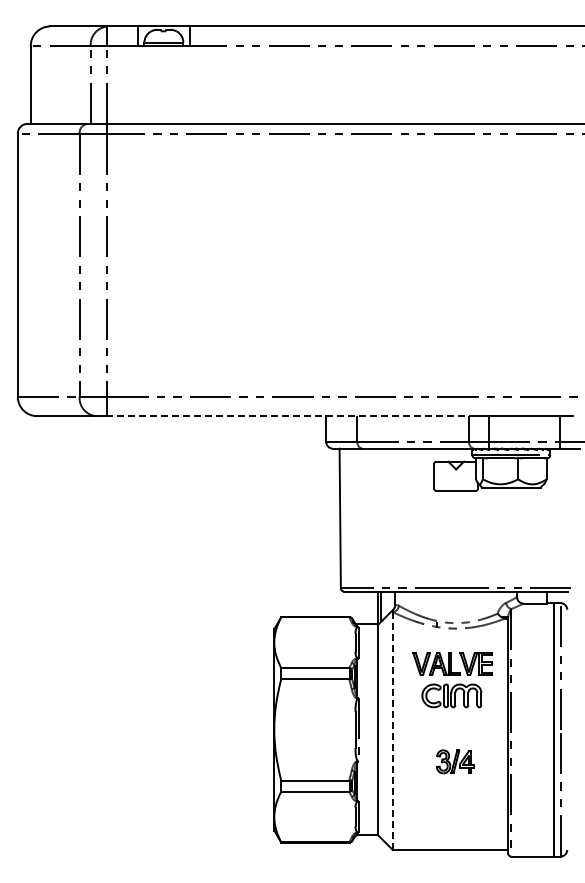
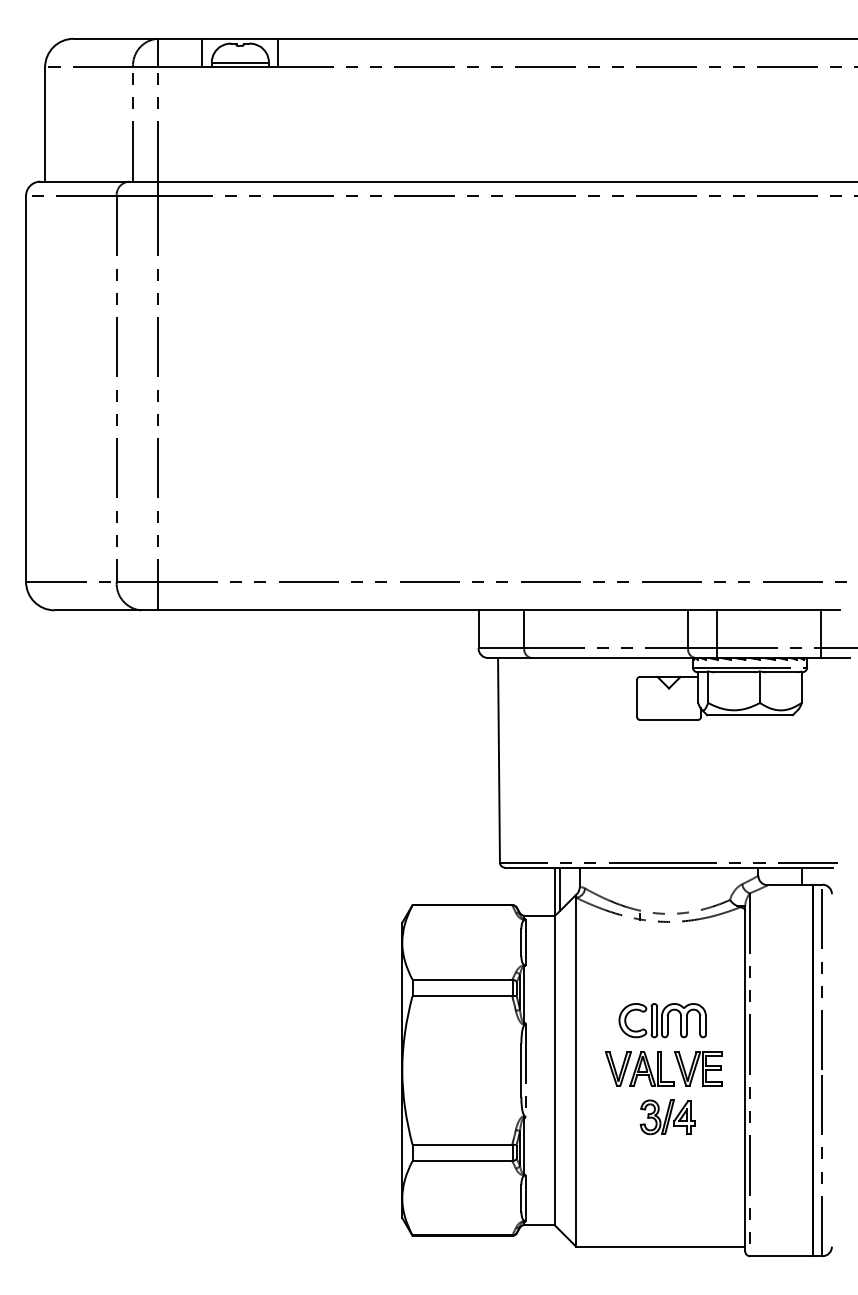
line: (291, 416) -> (427, 610), dashed -> solid
part: (452, 663) -> (663, 1068), moved
line: (392, 731) -> (575, 1072), dashed -> solid

